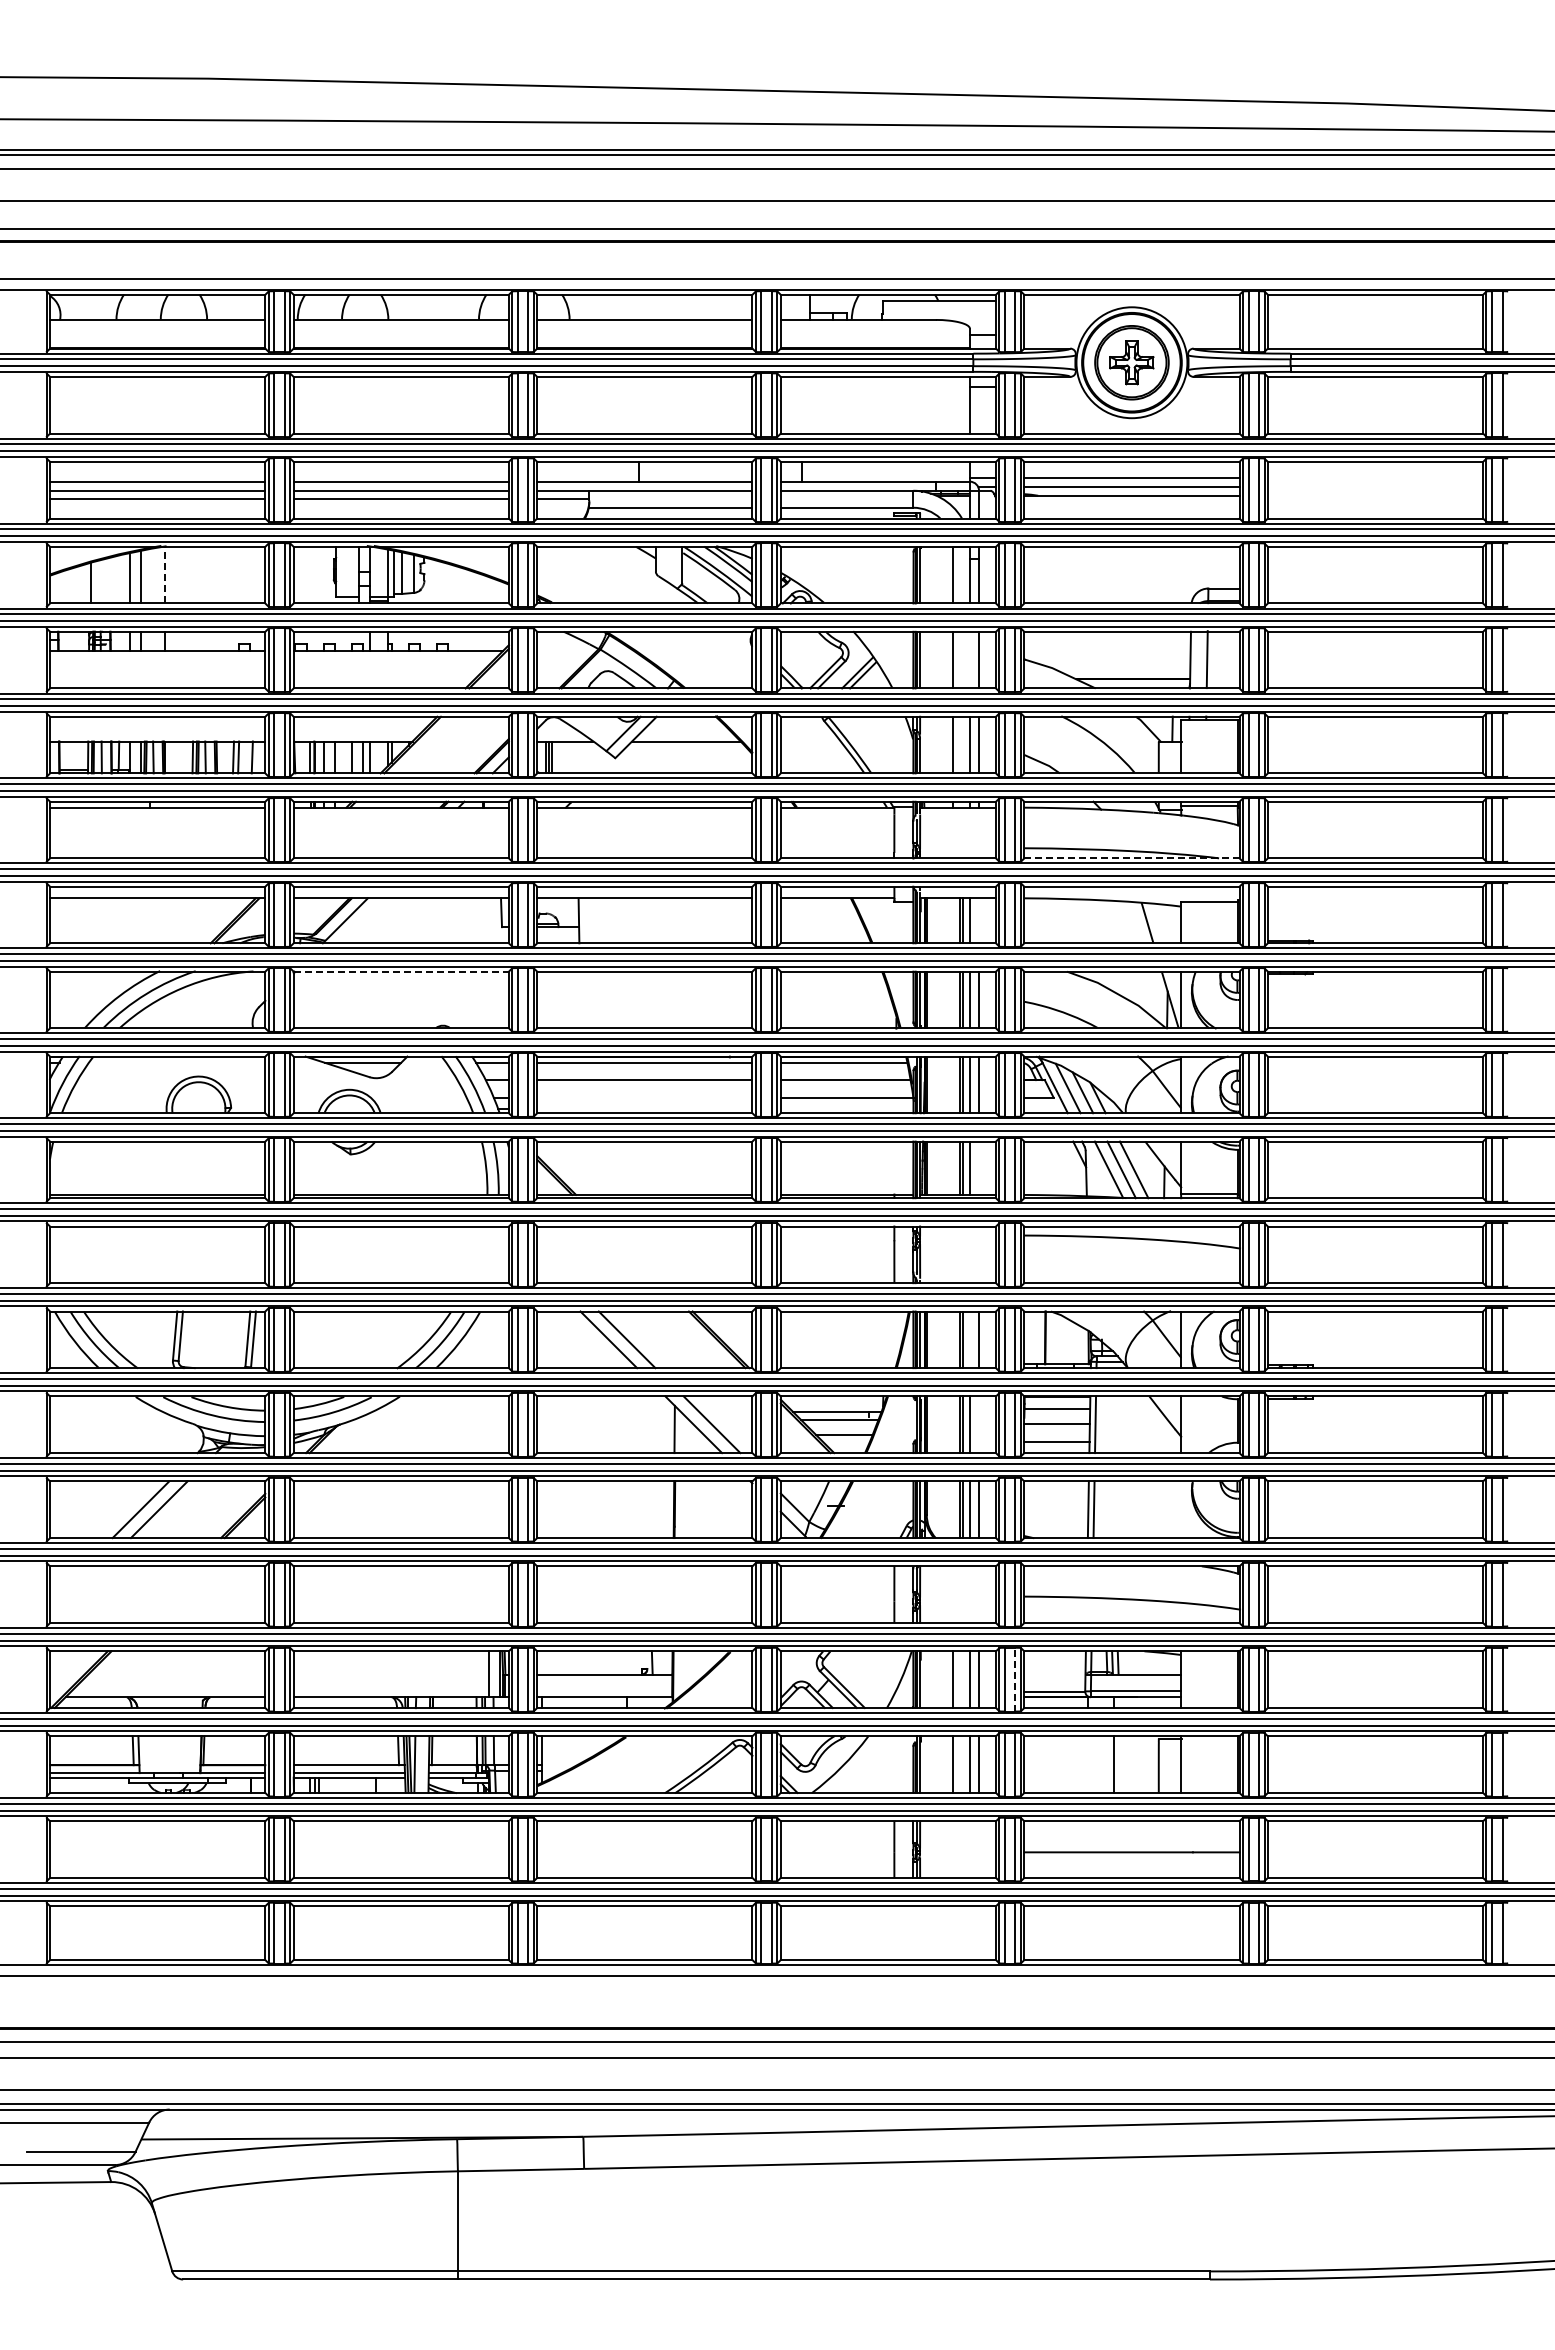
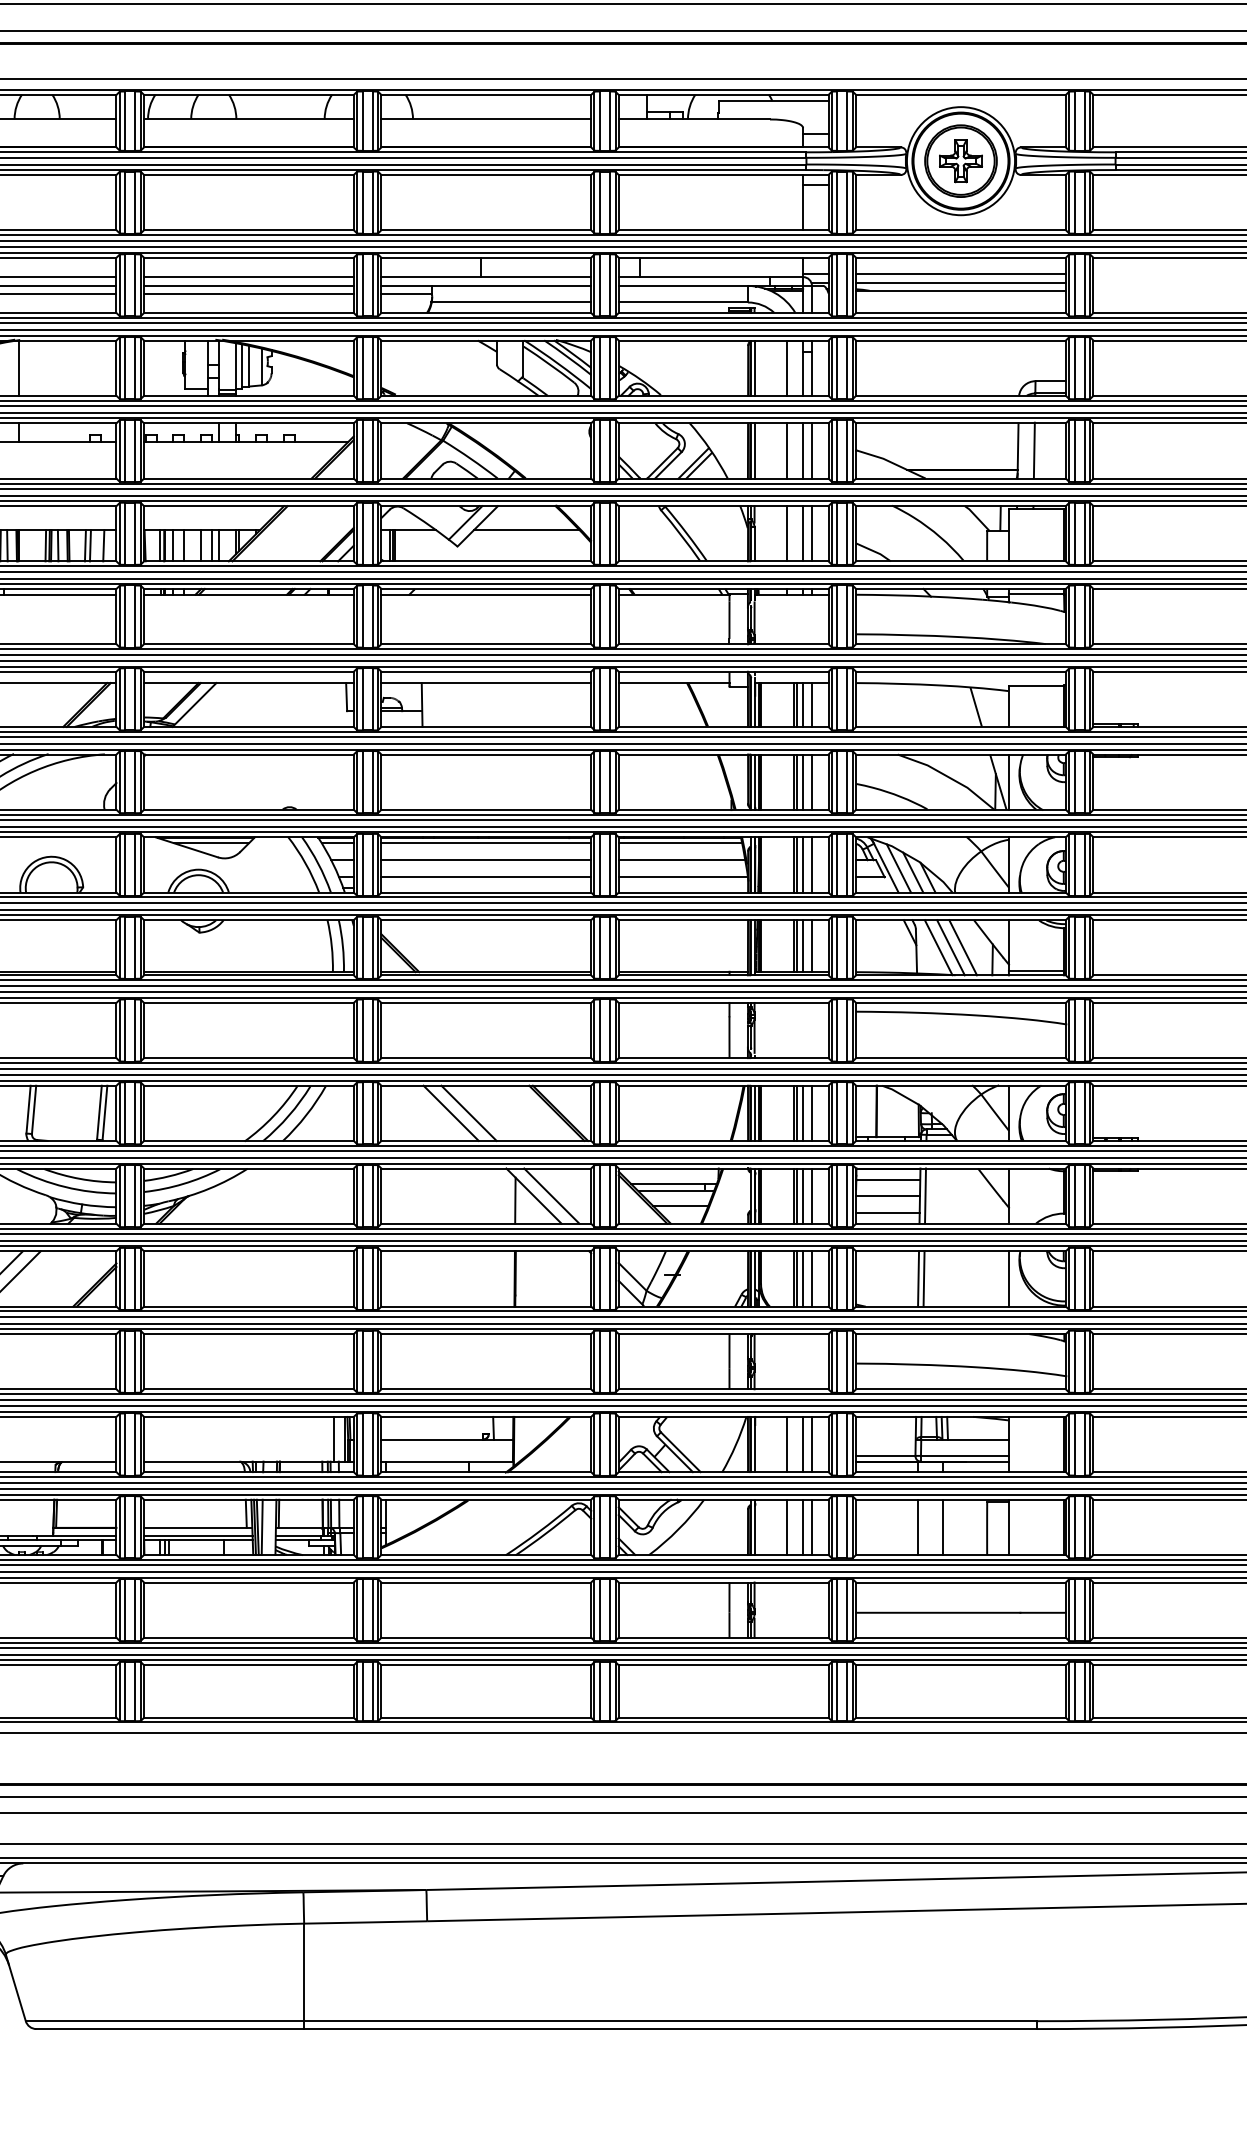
line: (164, 574) -> (18, 367), dashed -> solid
line: (969, 659) -> (802, 450), added
line: (1131, 858) -> (960, 644), dashed -> solid
line: (979, 920) -> (812, 704), added
line: (401, 971) -> (249, 754), dashed -> solid
line: (644, 1097) -> (485, 877), added
line: (979, 1167) -> (812, 945), added
line: (969, 1339) -> (802, 1113), added
line: (979, 1424) -> (812, 1195), added
line: (1181, 1509) -> (1009, 1278), added
line: (1015, 1679) -> (847, 1444), dashed -> solid
line: (1088, 1764) -> (918, 1527), added

